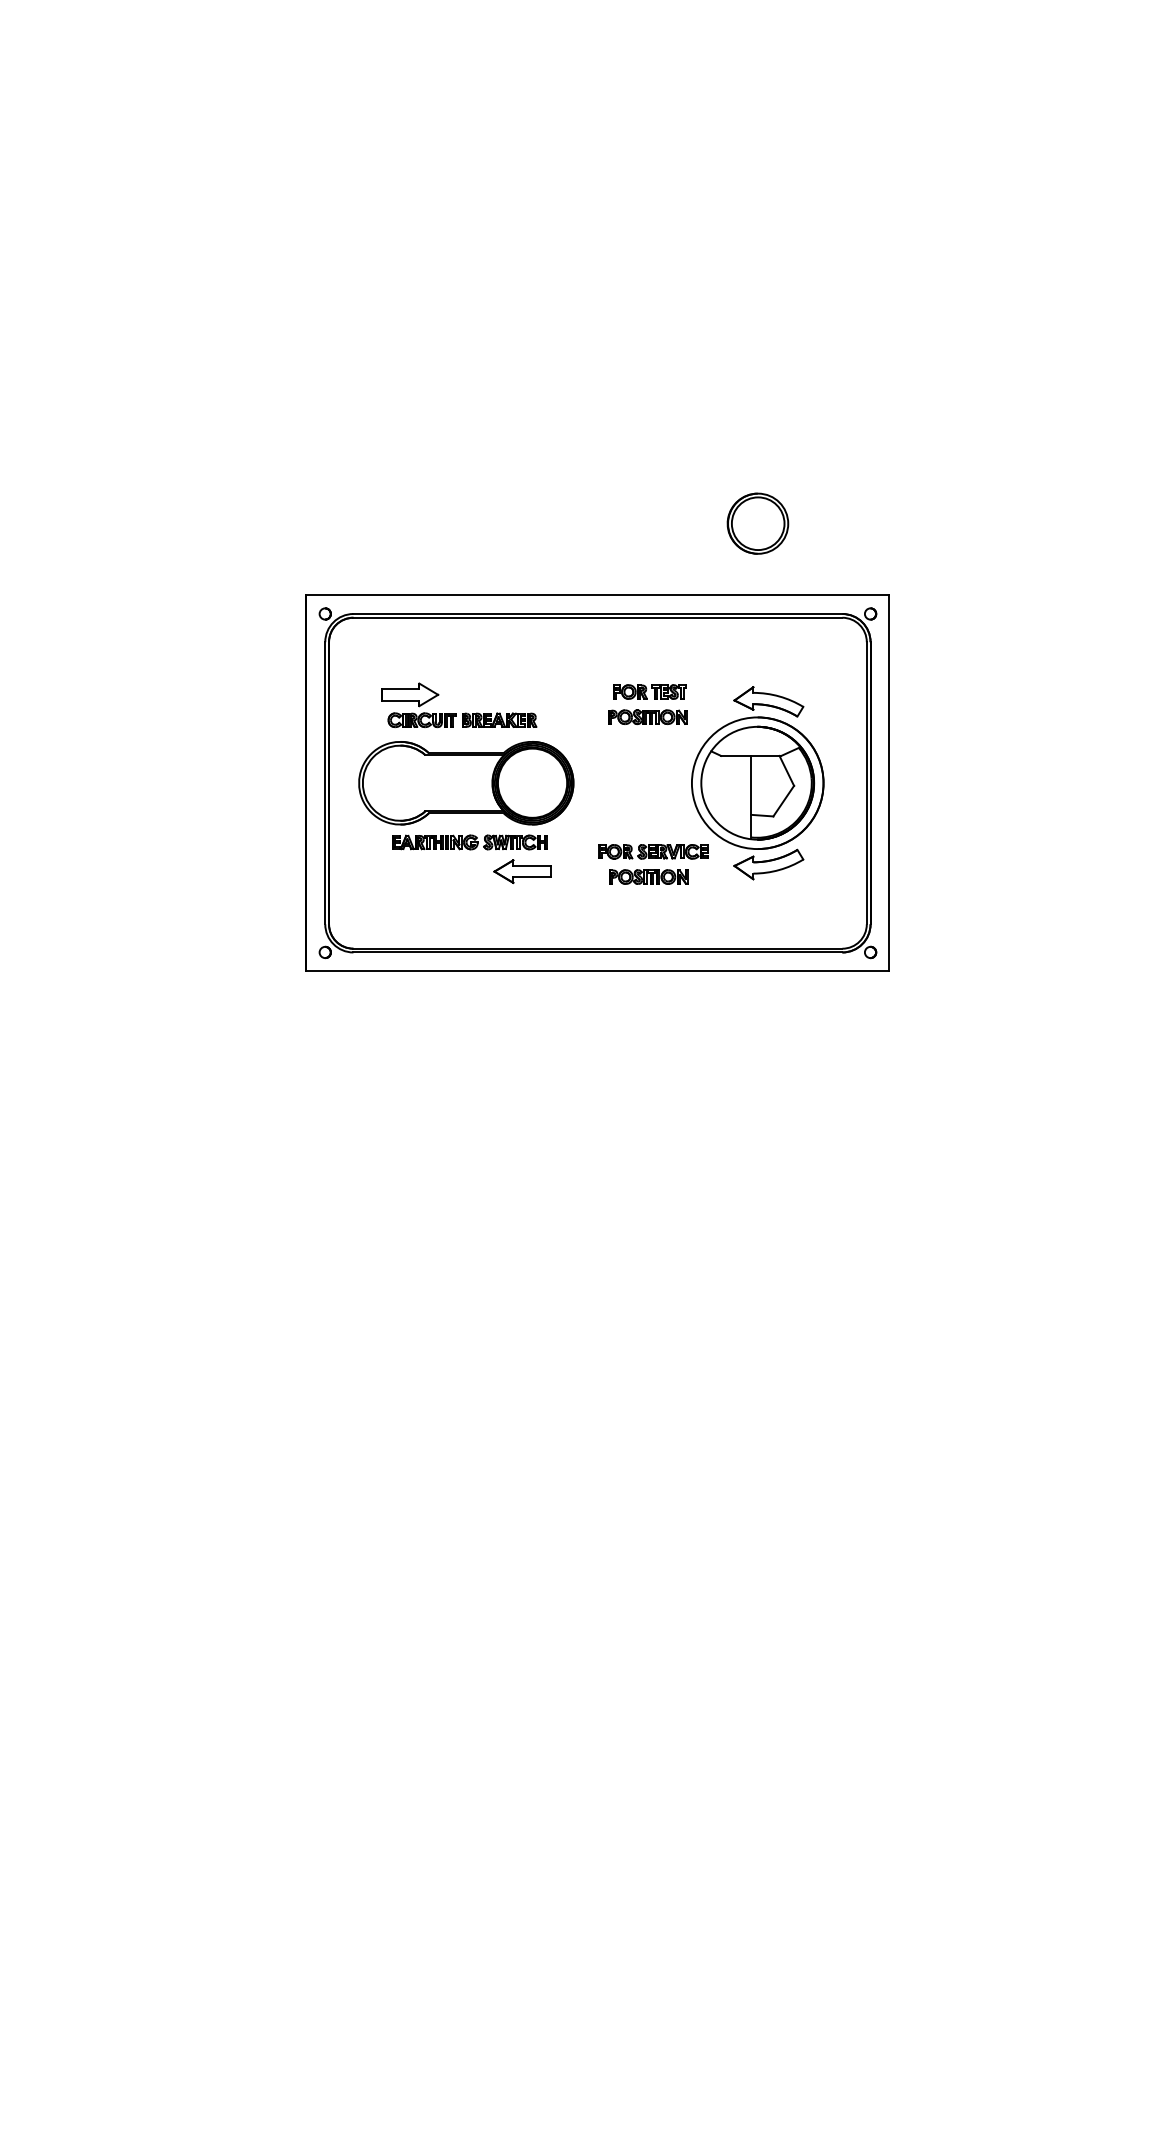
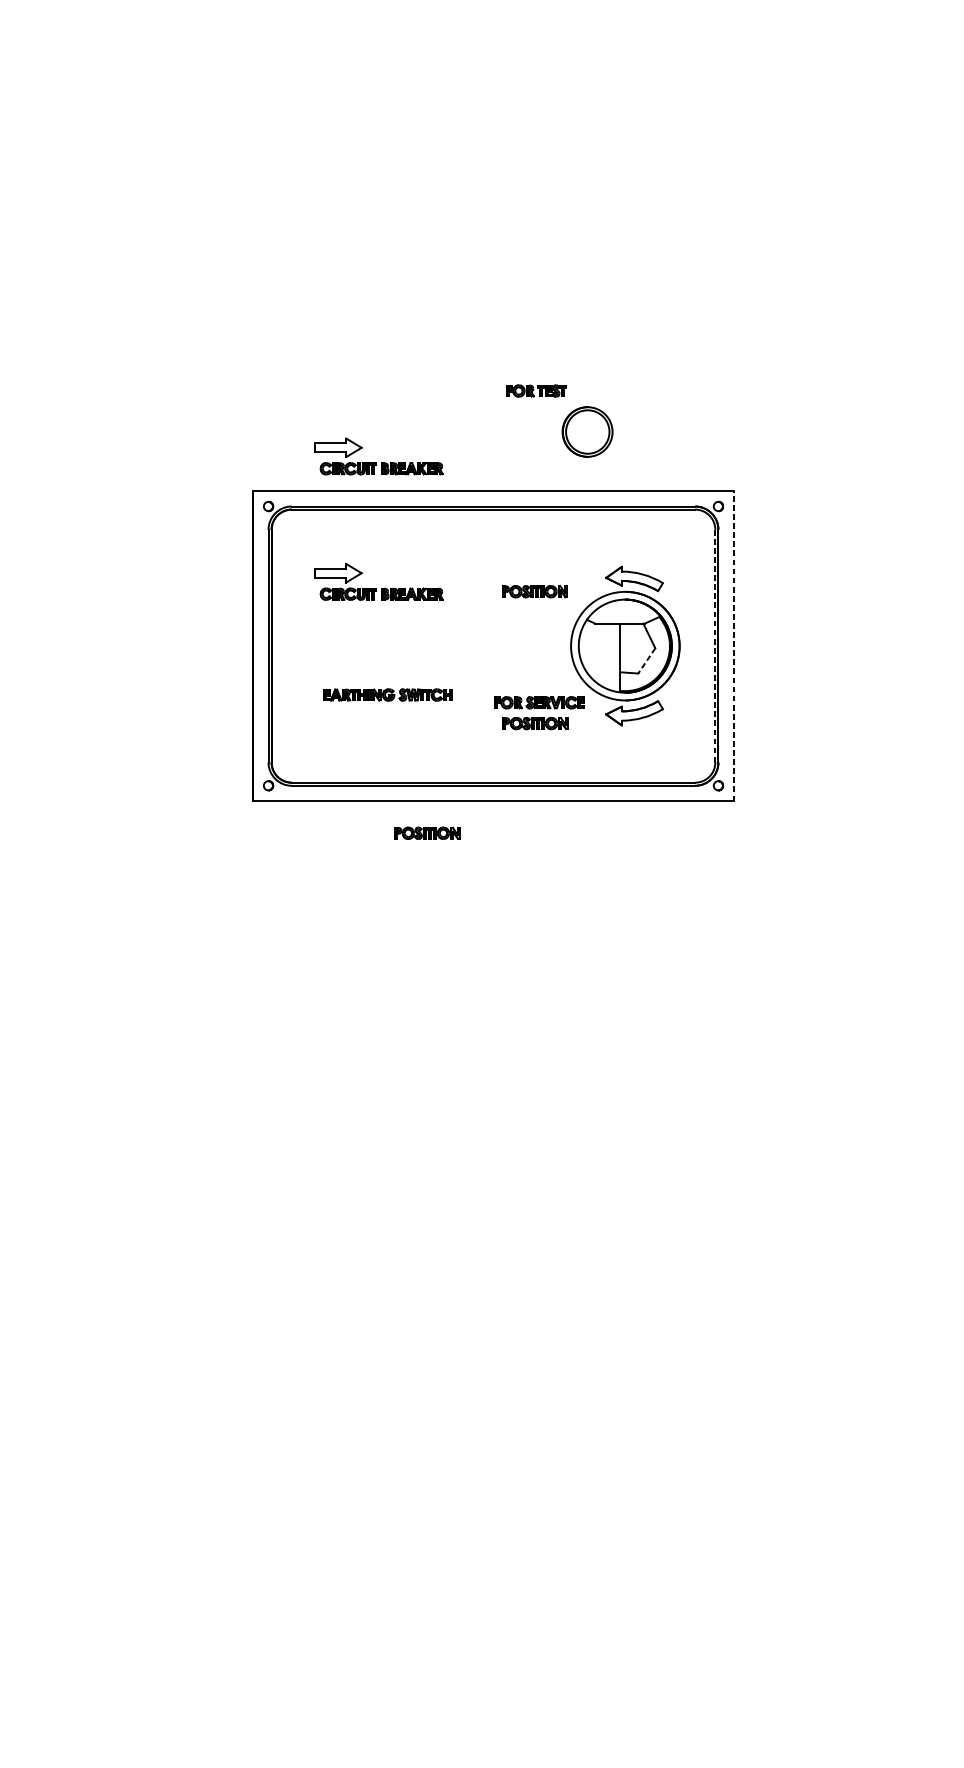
part: (757, 523) -> (587, 431), moved
part: (456, 561) -> (376, 463), added
part: (649, 691) -> (536, 390), moved
line: (866, 782) -> (715, 645), solid -> dashed
line: (889, 782) -> (734, 645), solid -> dashed
part: (466, 783) -> (385, 646), removed
line: (783, 801) -> (646, 661), solid -> dashed
part: (522, 871) -> (431, 718), removed
part: (517, 1009) -> (427, 832), added

